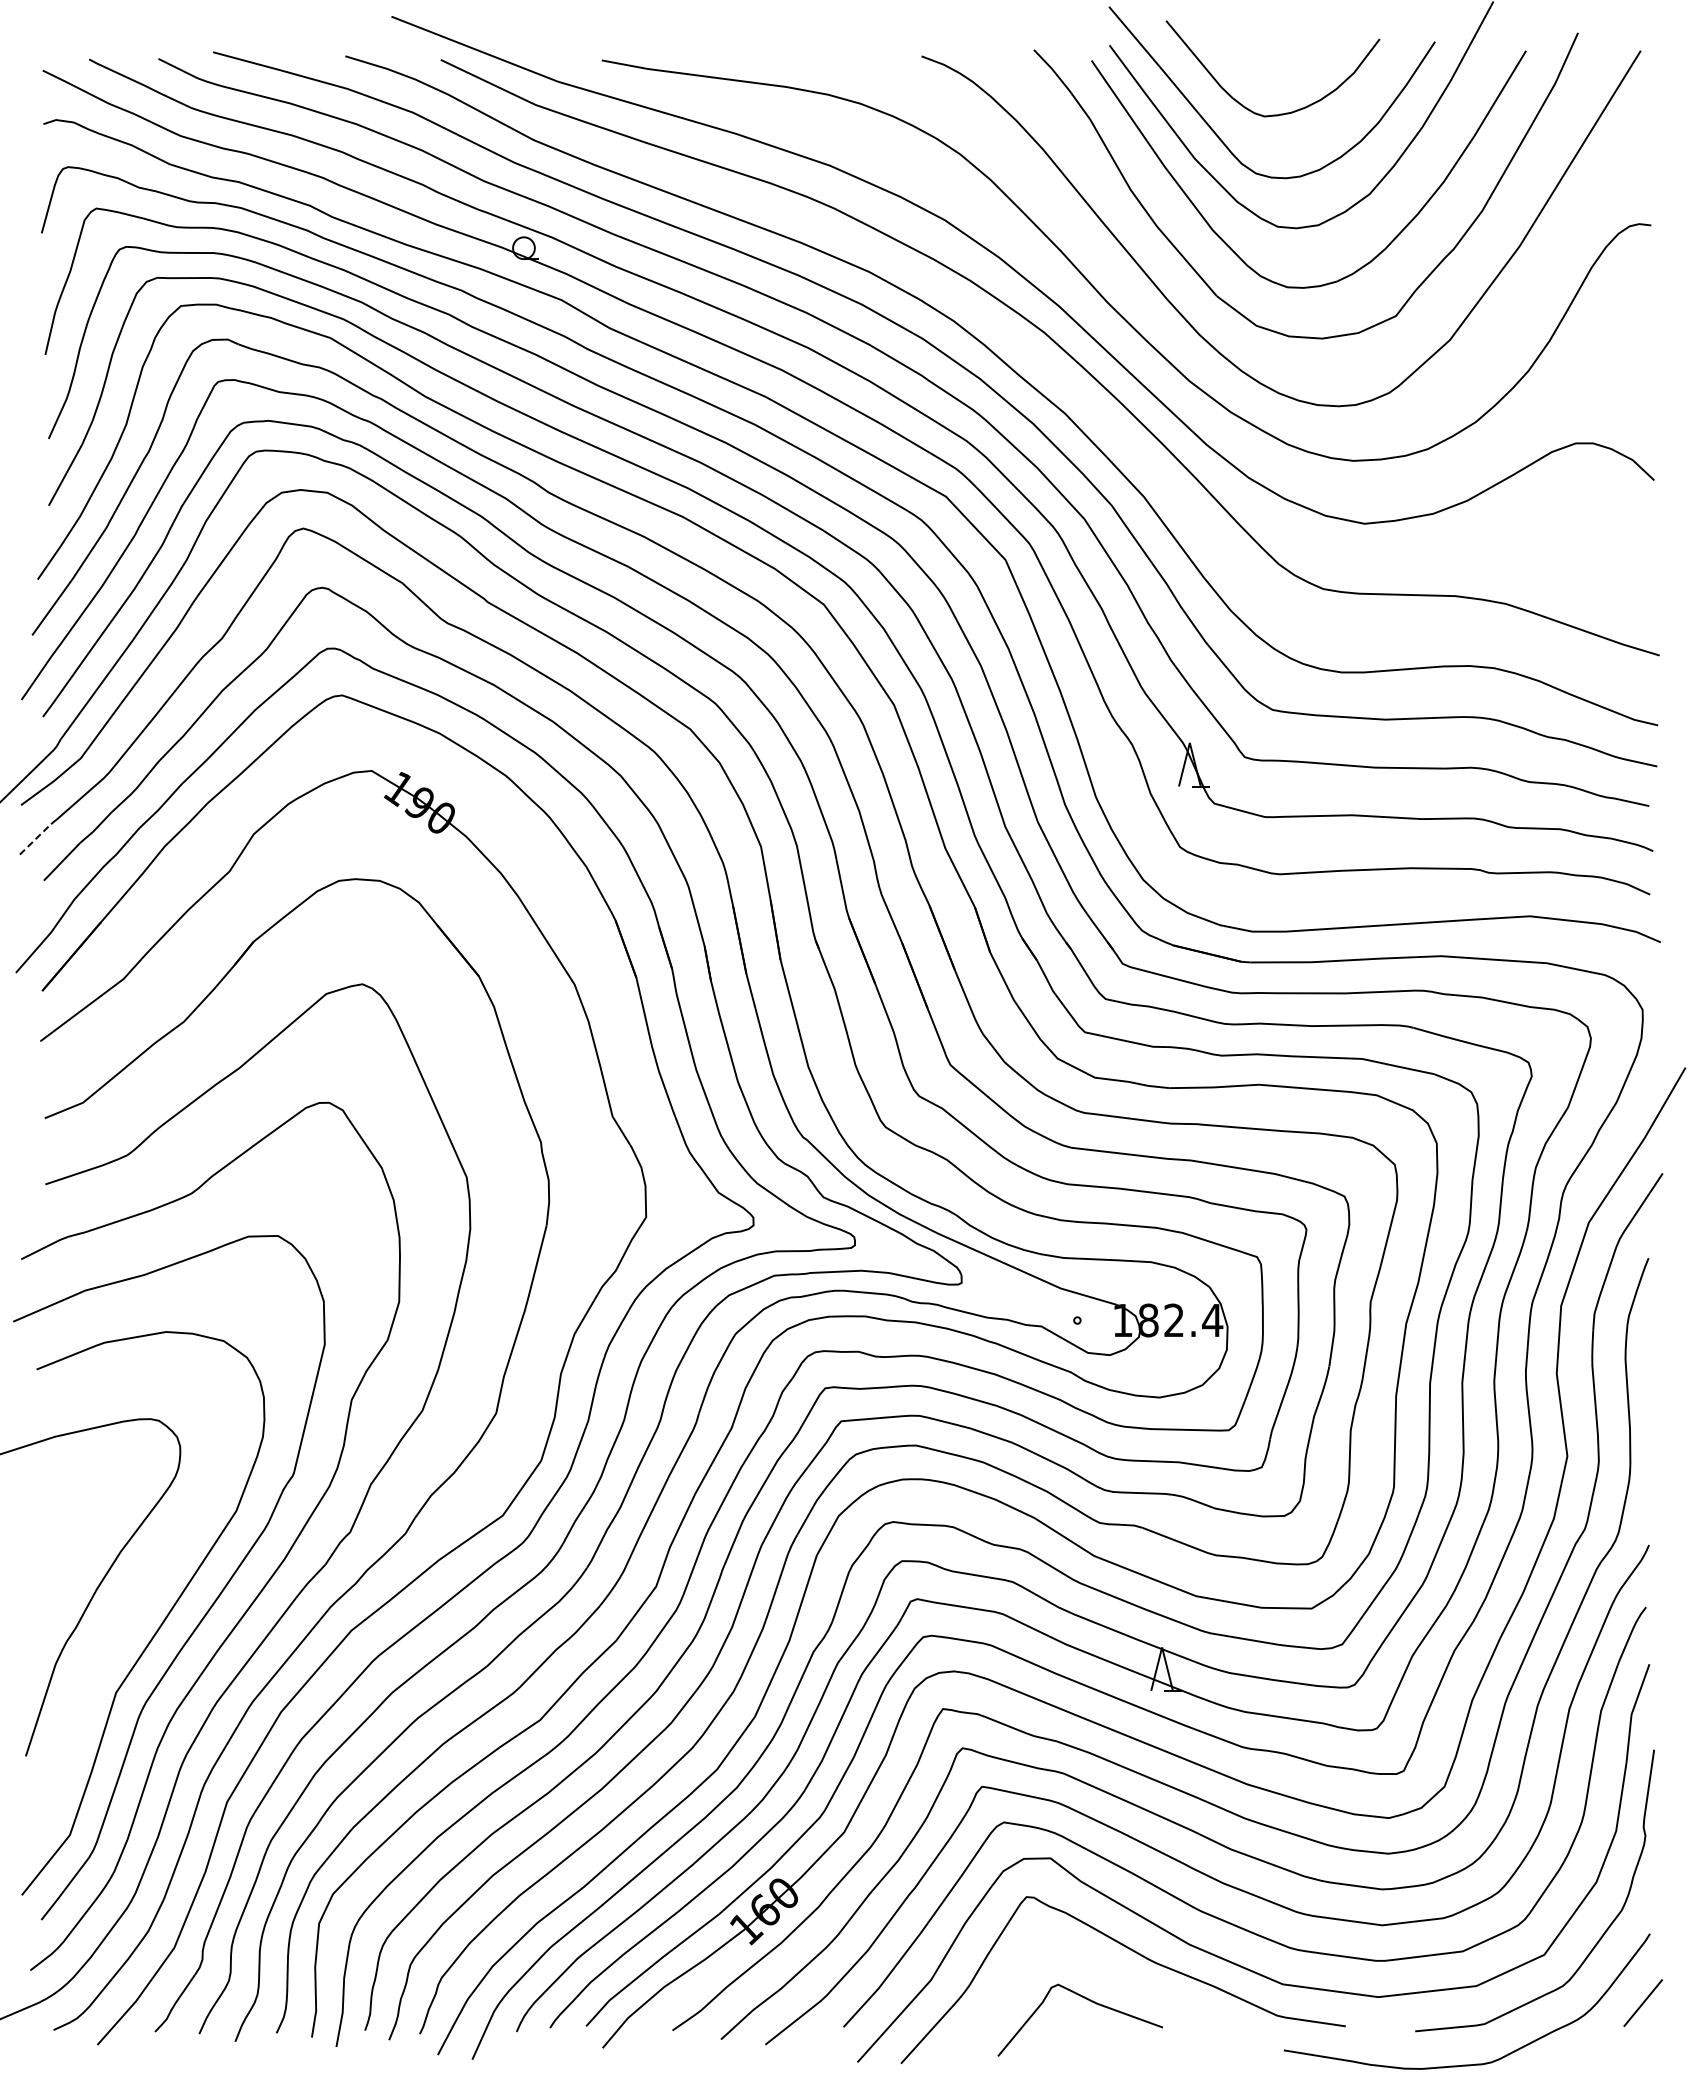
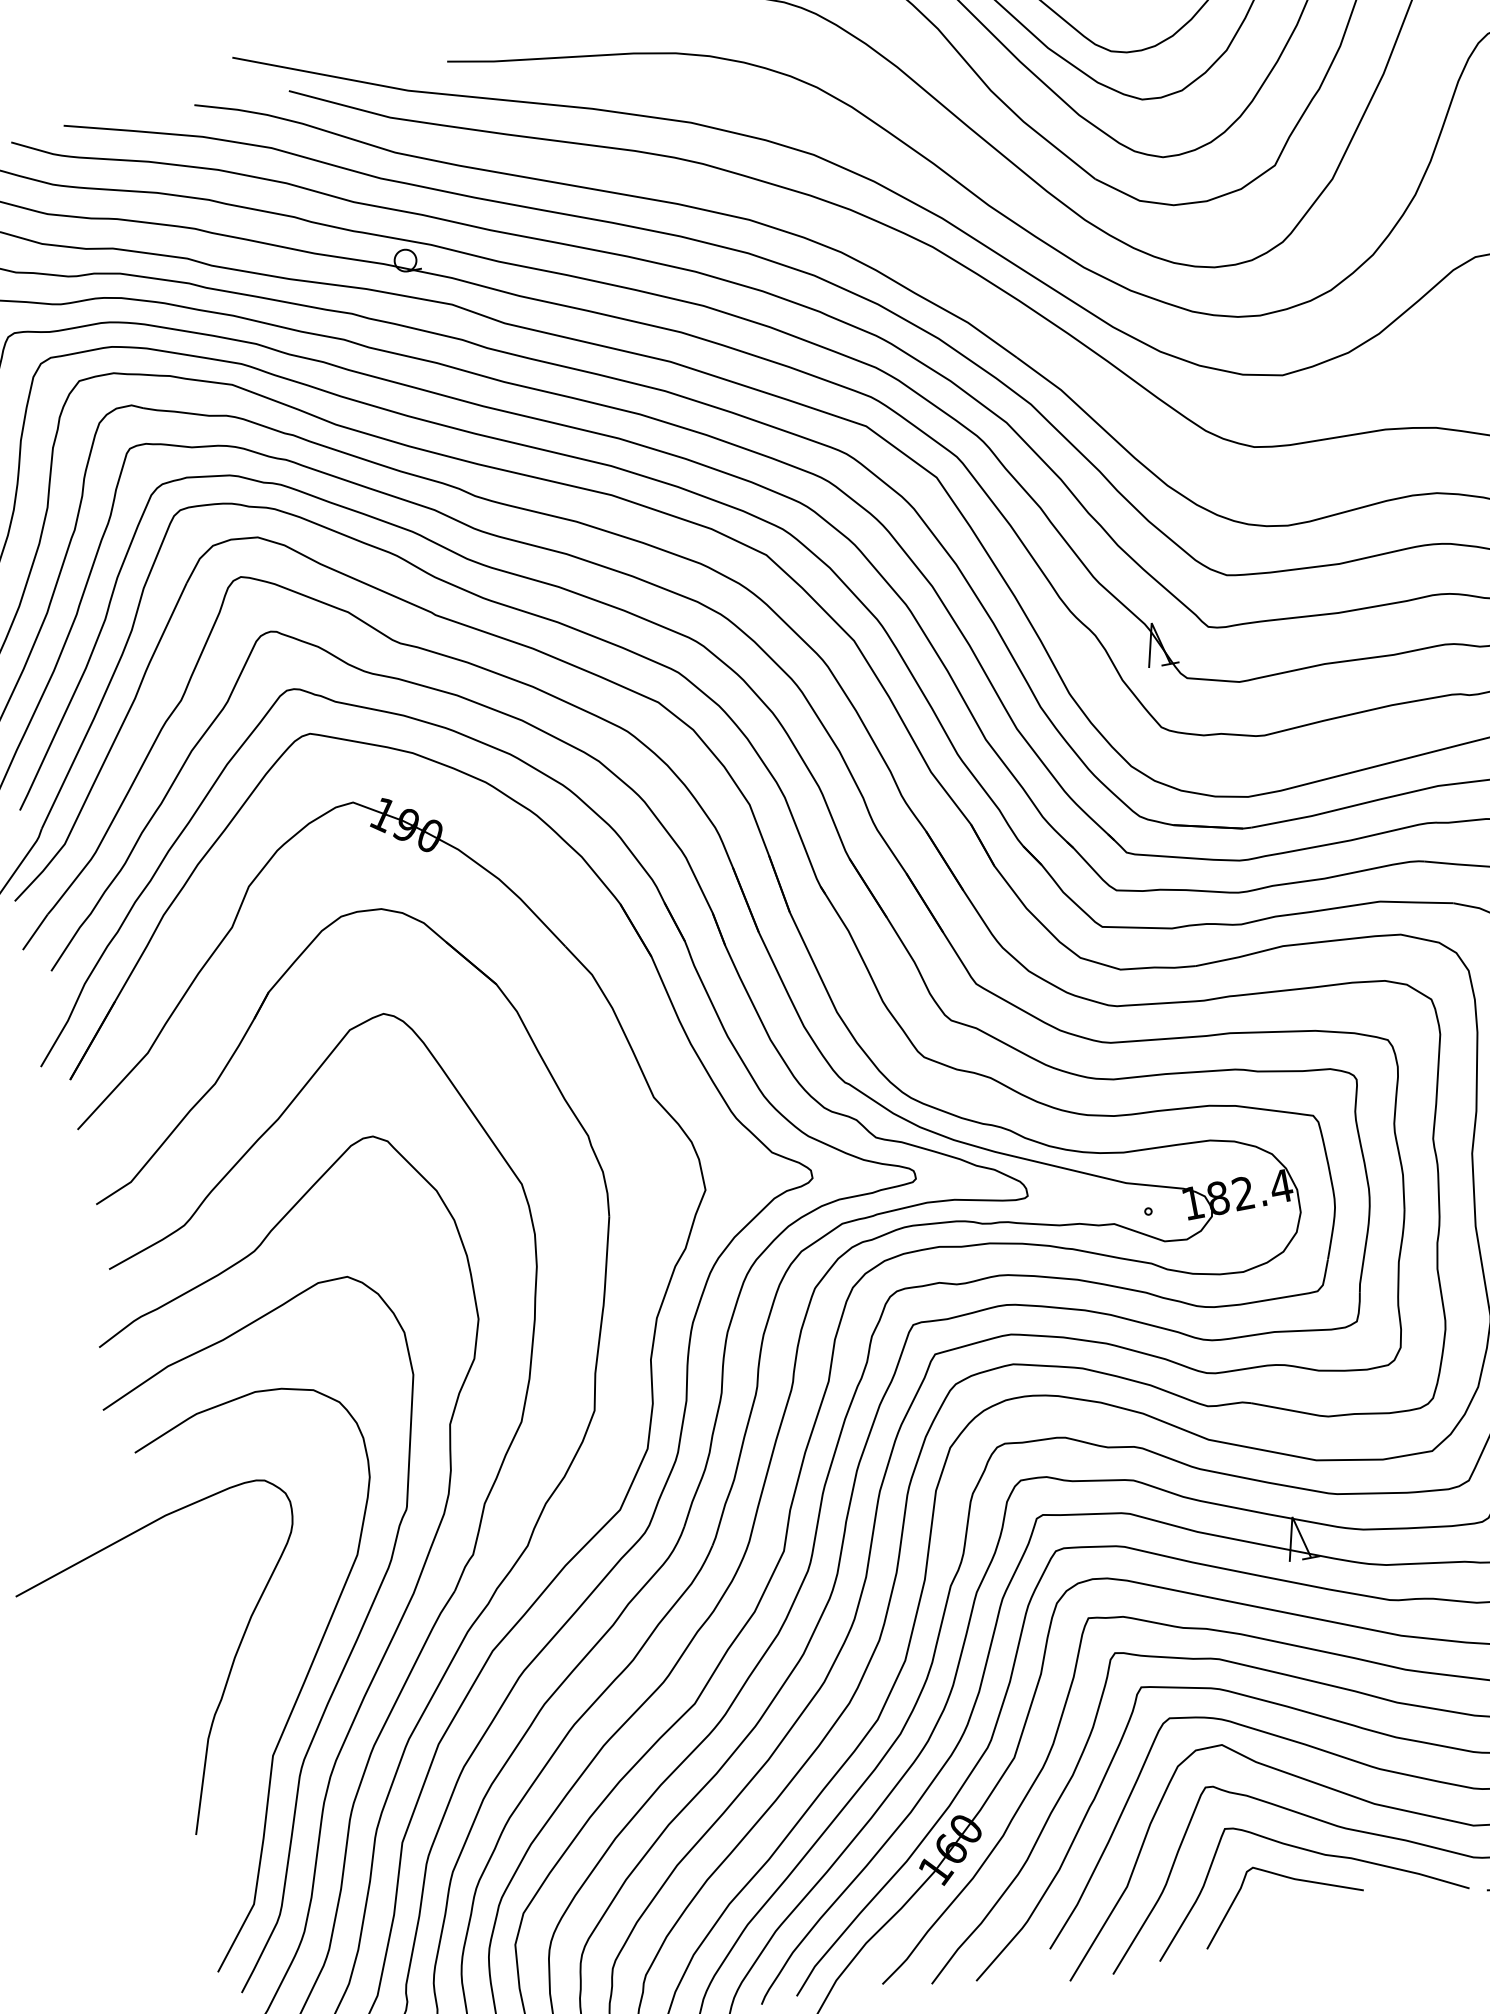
line: (35, 839) -> (35, 932), dashed -> solid
curve: (1118, 1980) -> (1311, 1852), added

